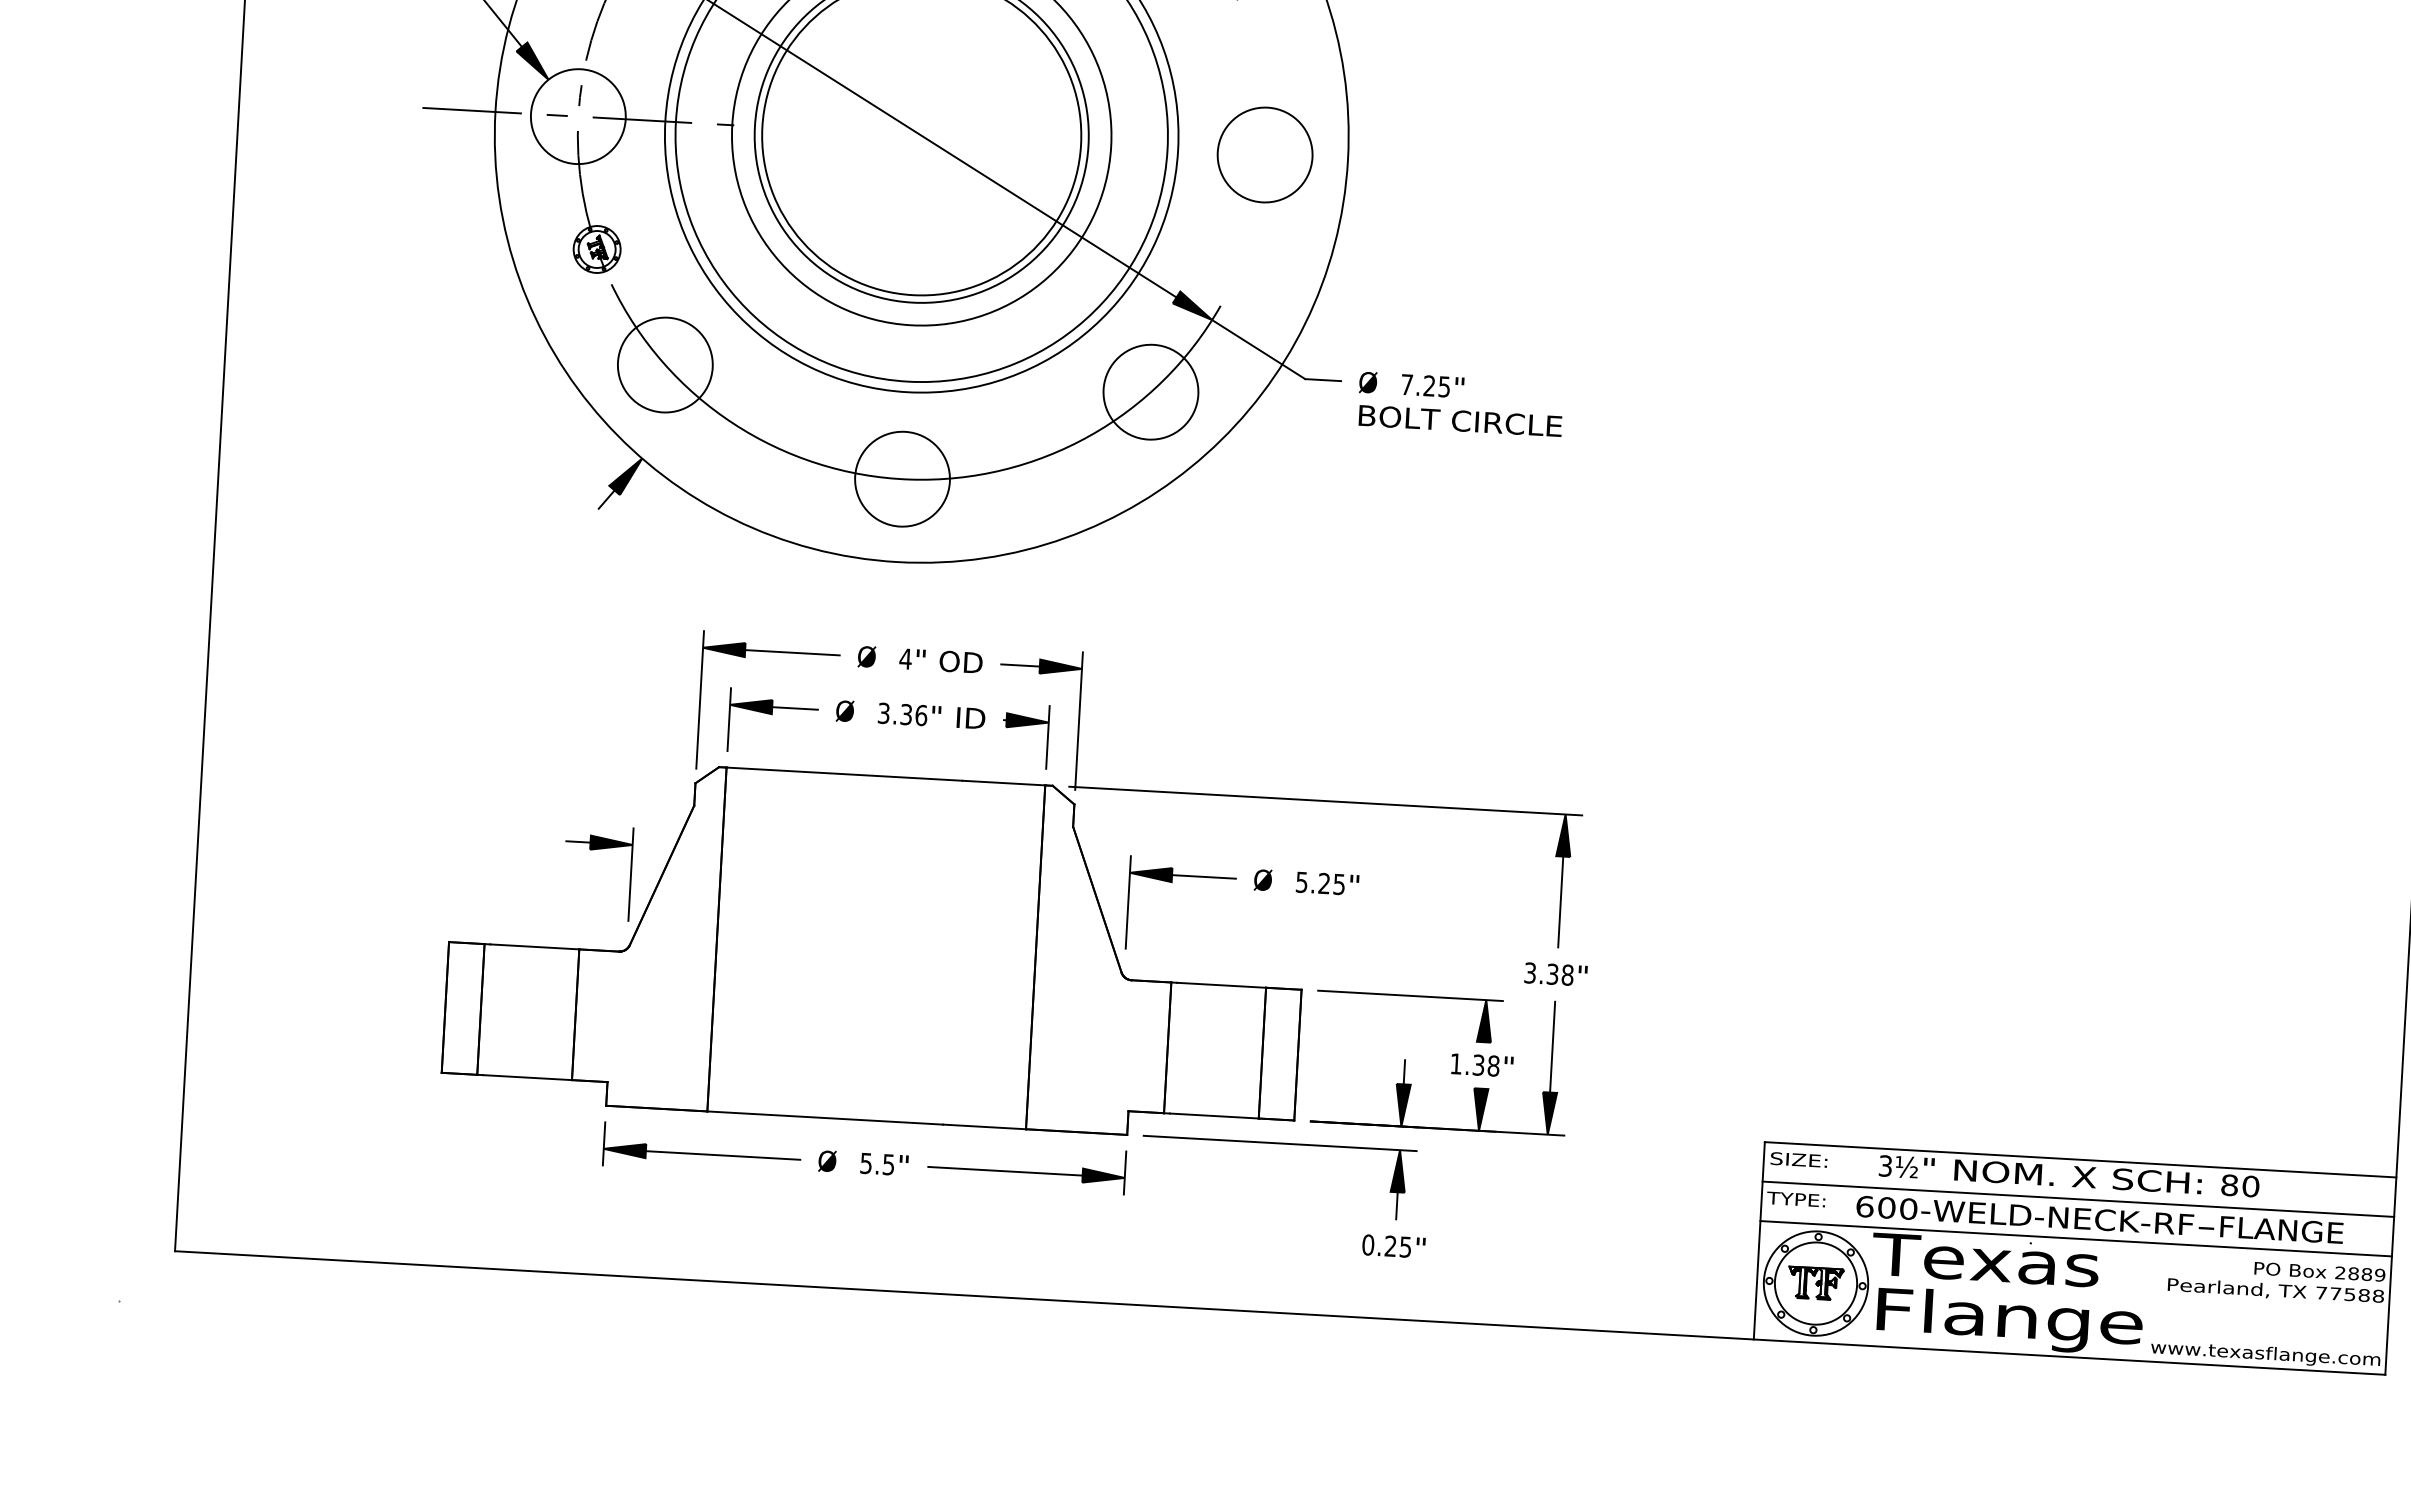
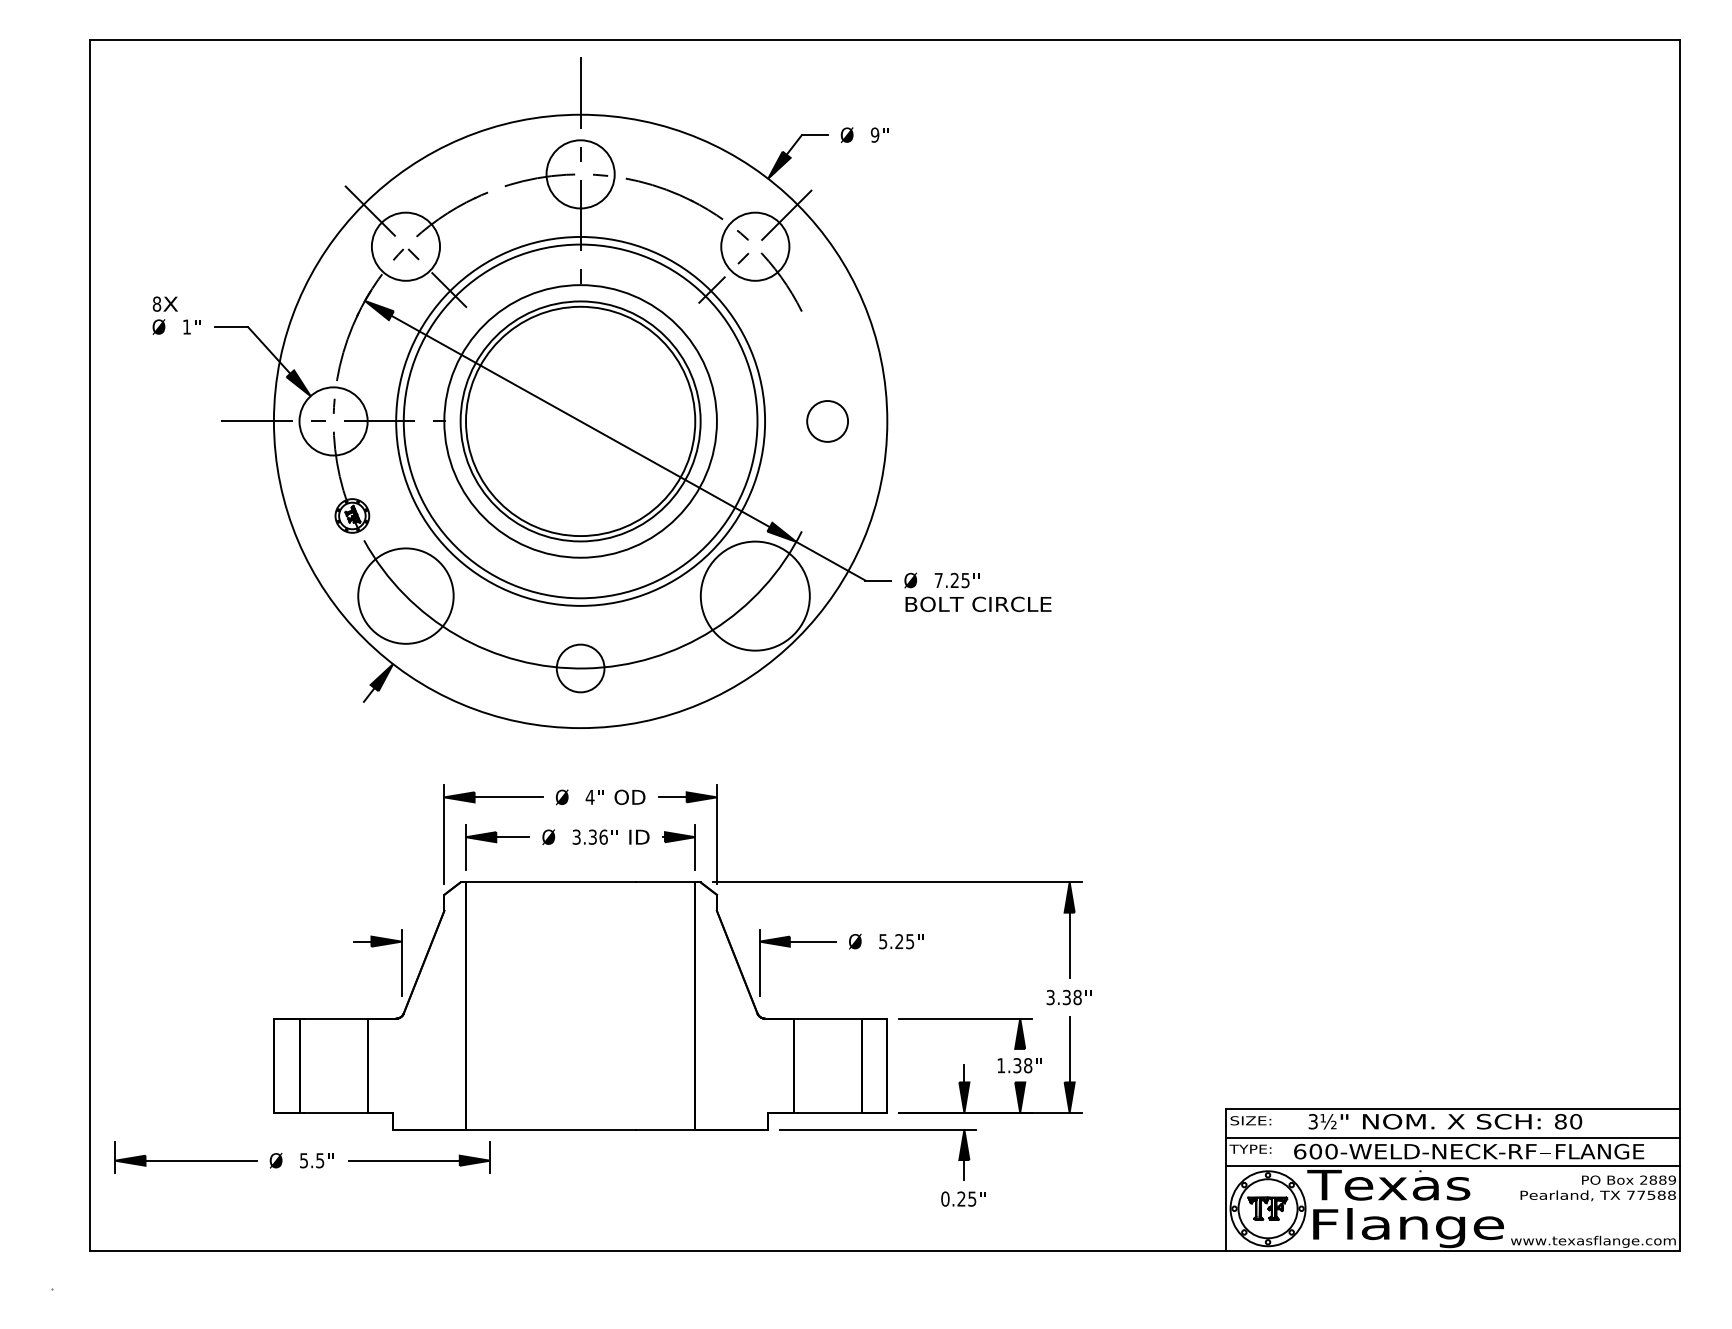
circle: (1264, 155) -> (827, 421), size x0.6
circle: (664, 365) -> (405, 596), size x1.4
circle: (1151, 392) -> (755, 596), size x1.6
circle: (902, 479) -> (580, 668), size x0.7
part: (864, 1158) -> (302, 1157), moved

